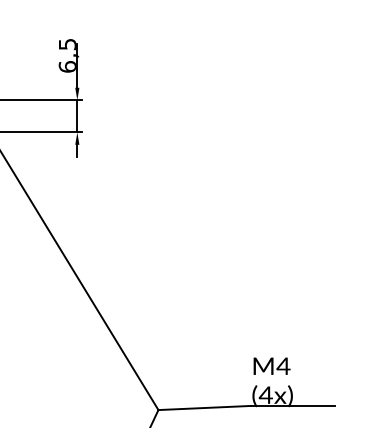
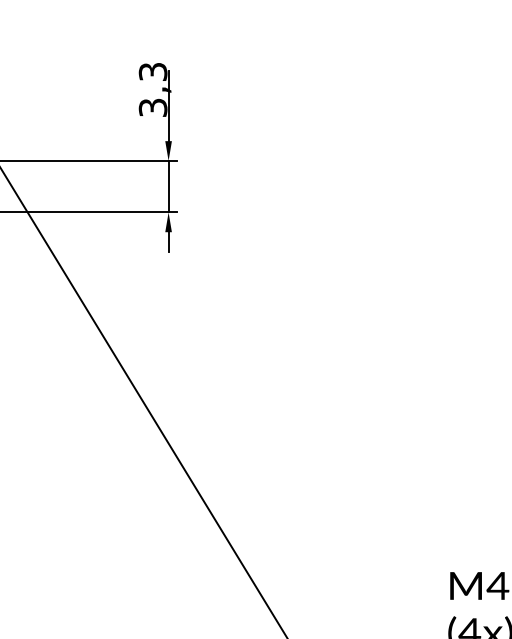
text: (66, 55) -> (151, 89), 6,5 -> 3,3

